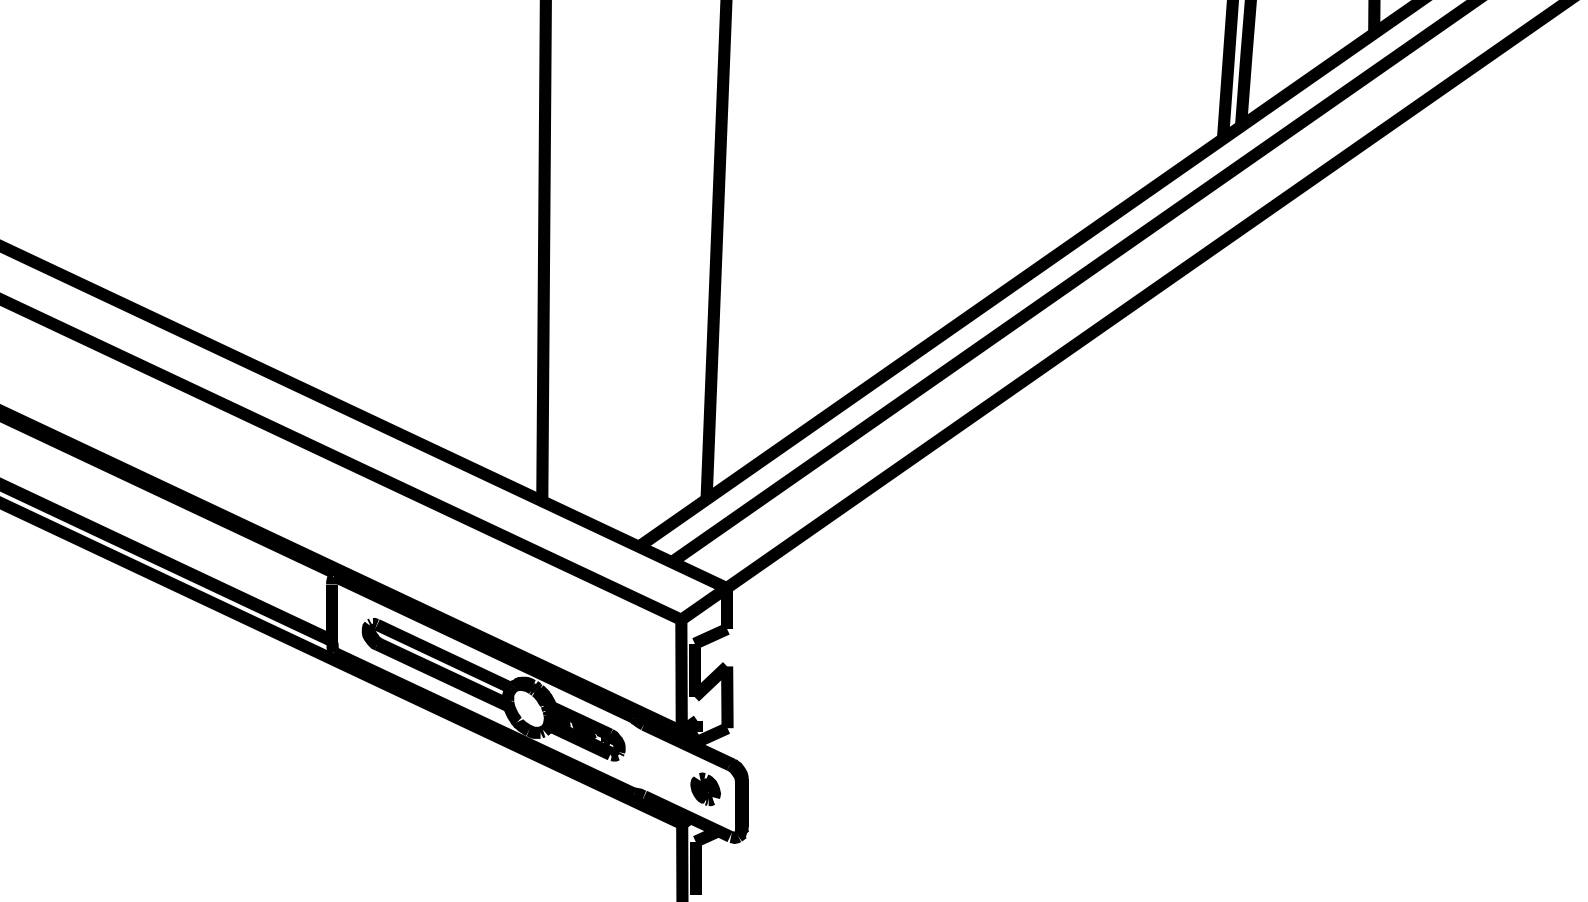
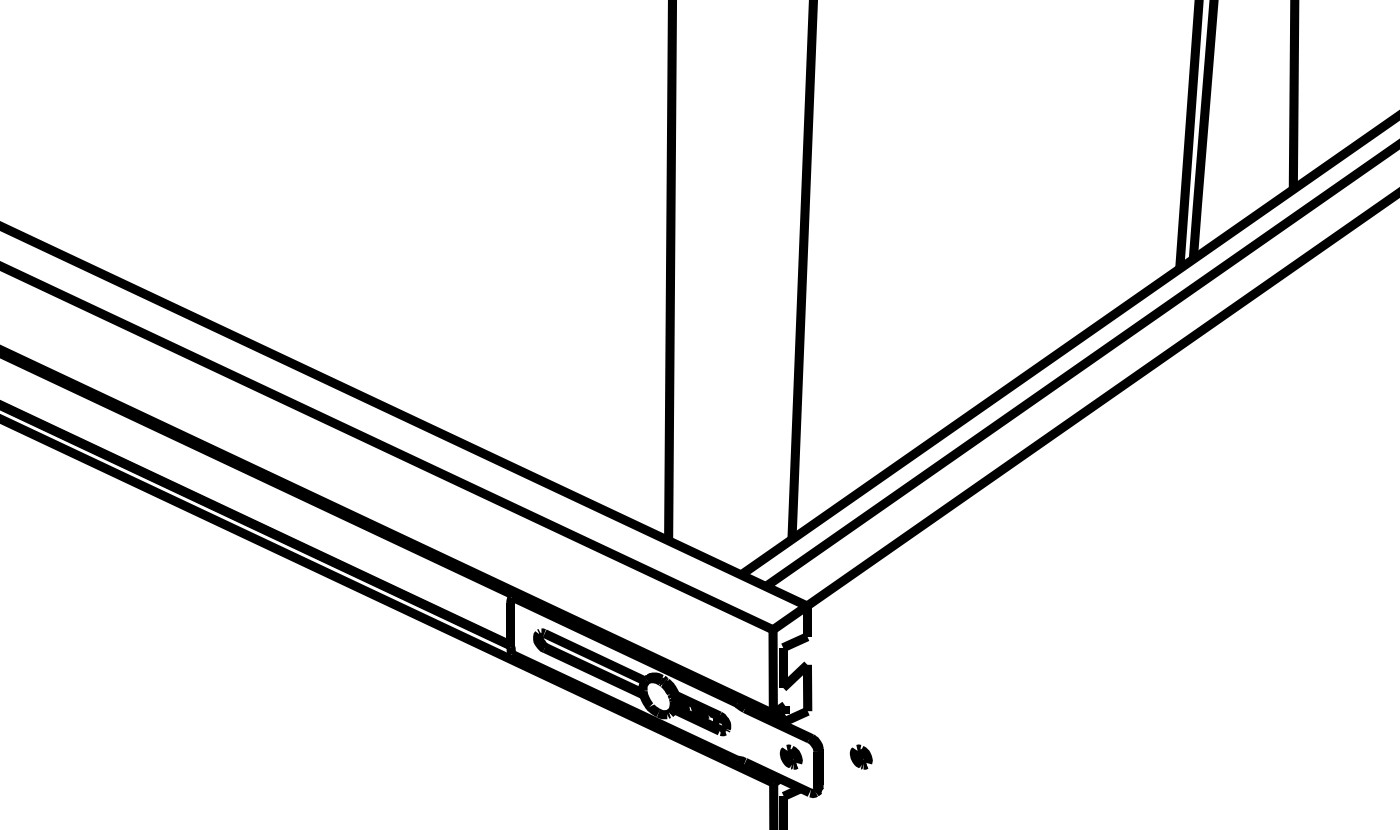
part: (797, 788) -> (860, 756), added

